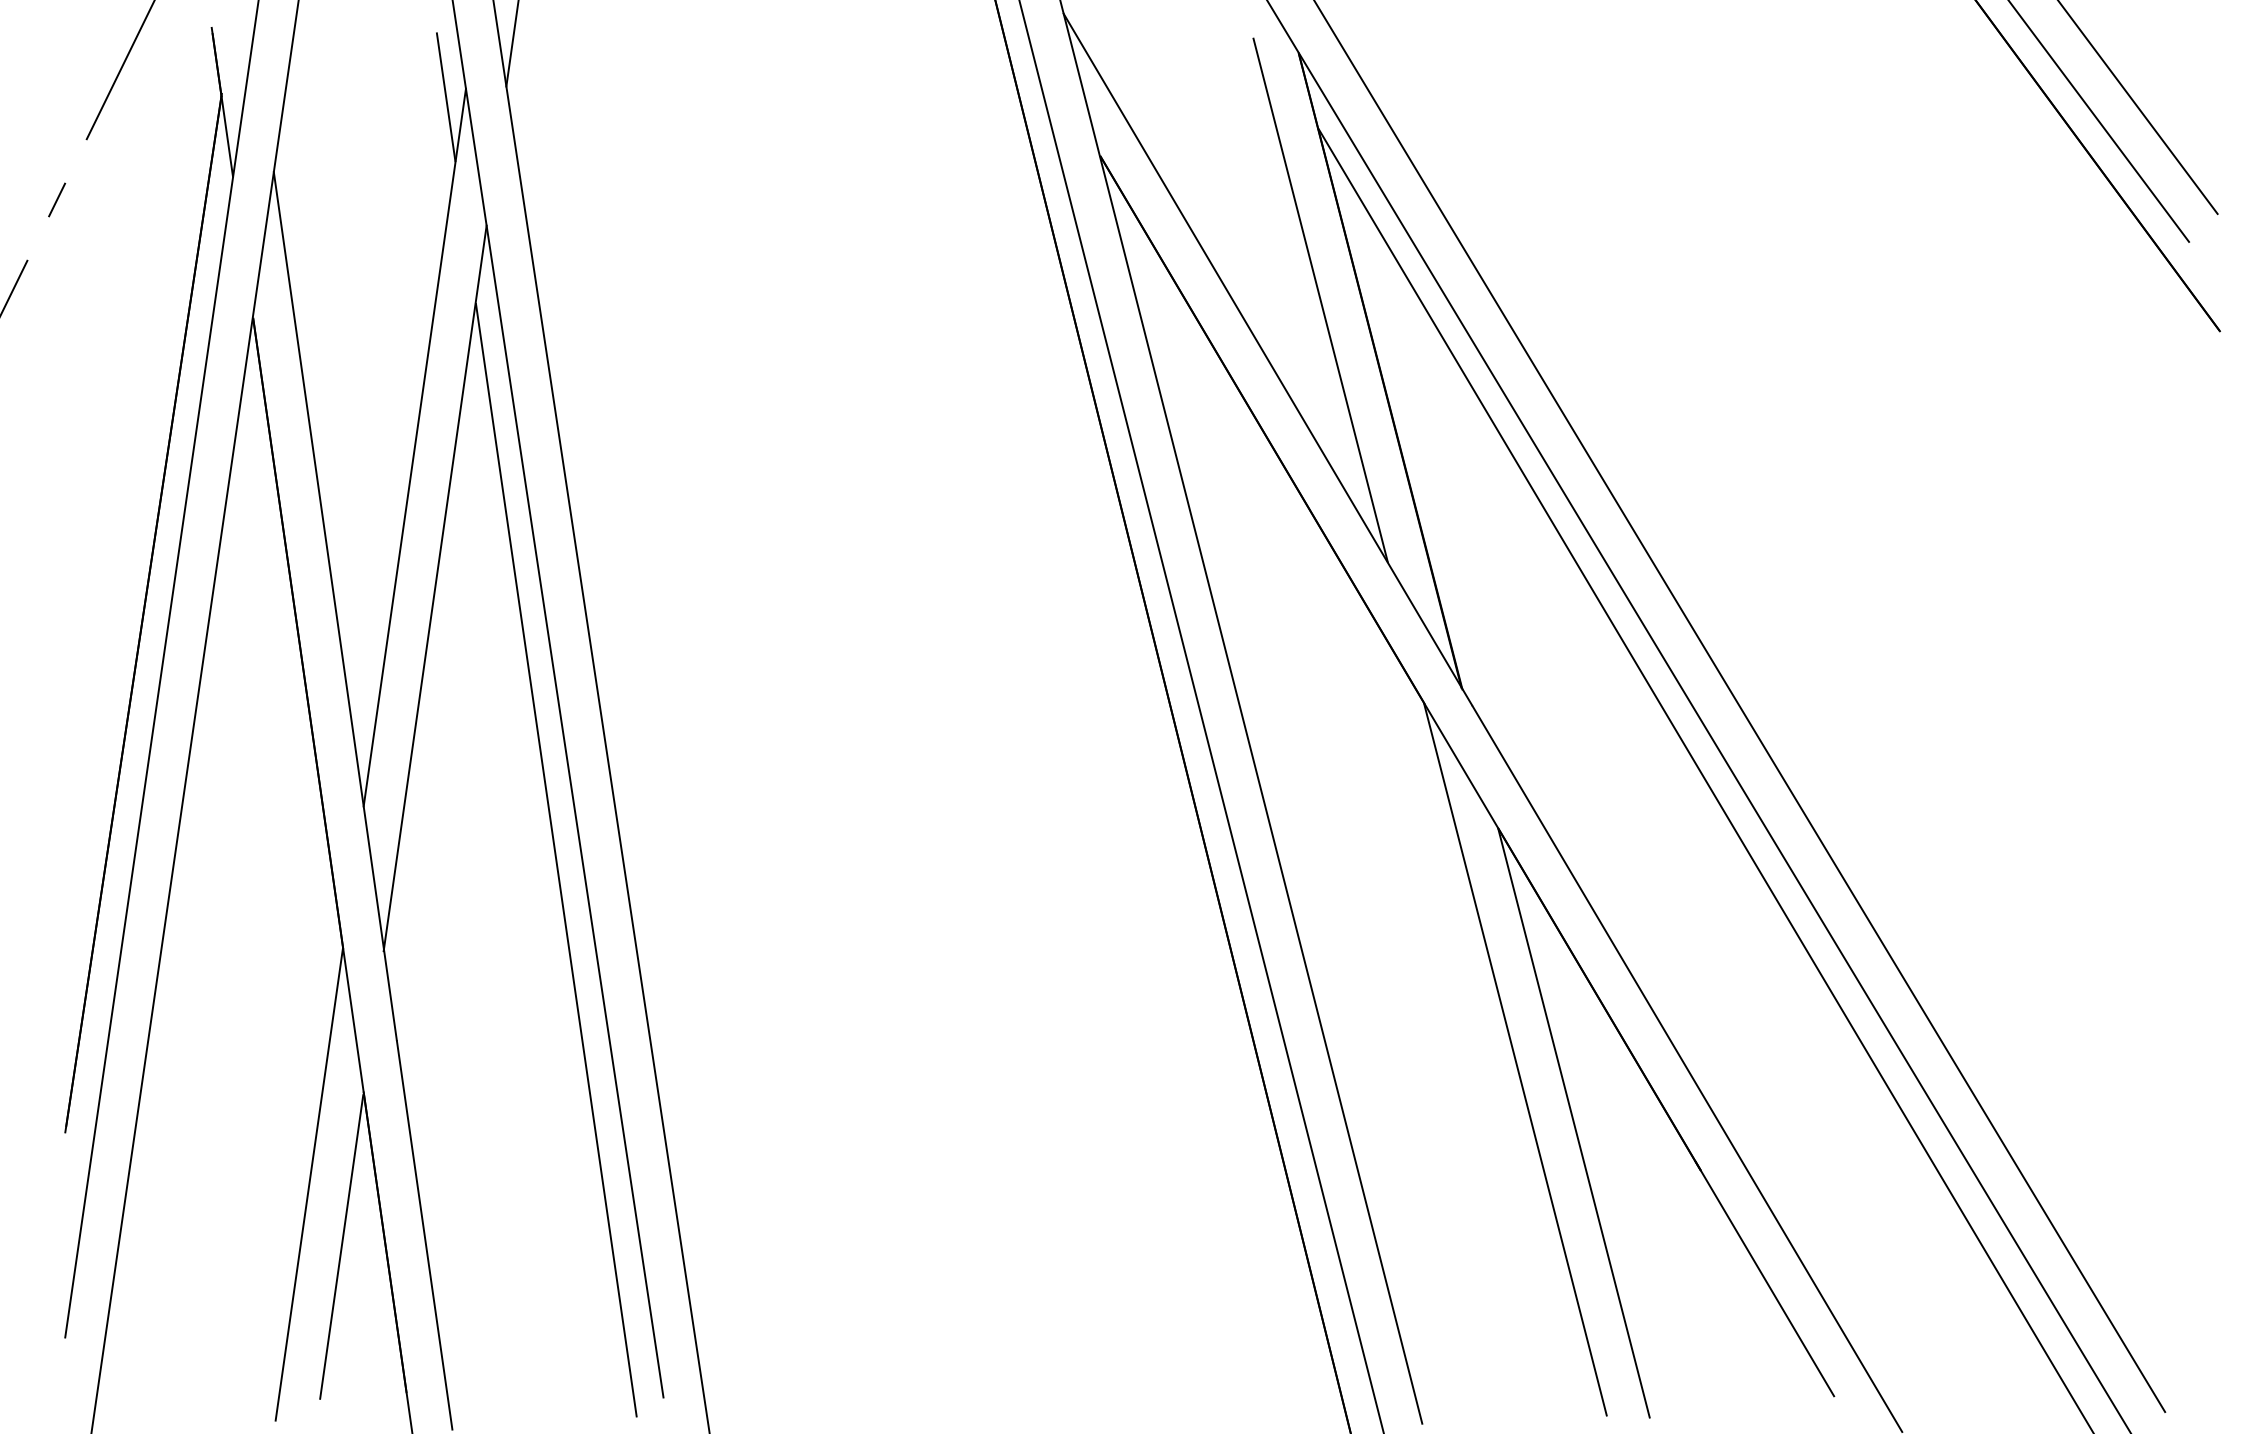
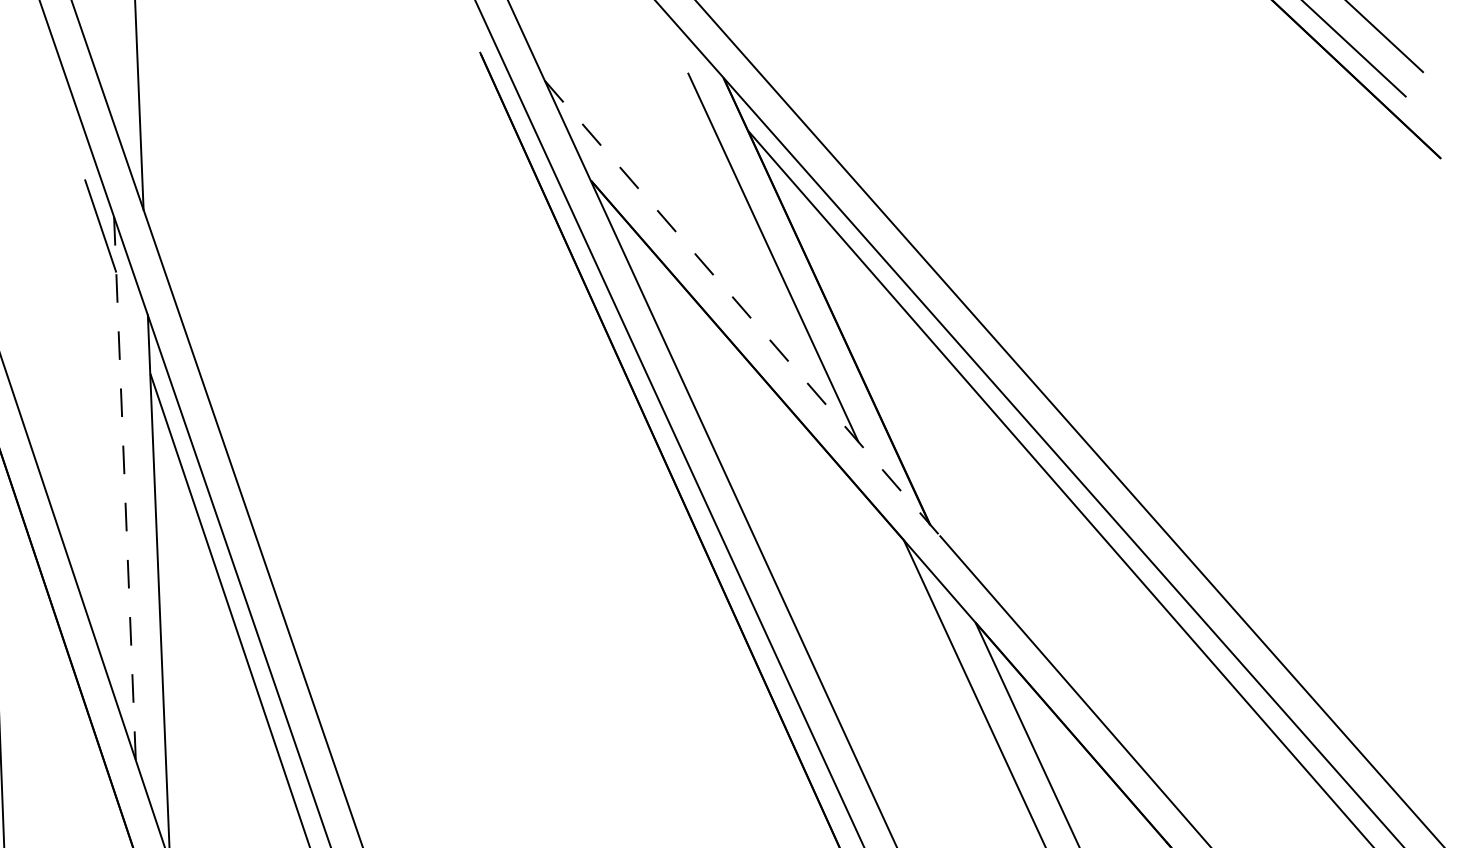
line: (1268, 359) -> (742, 308), solid -> dashed
line: (414, 448) -> (124, 489), solid -> dashed

